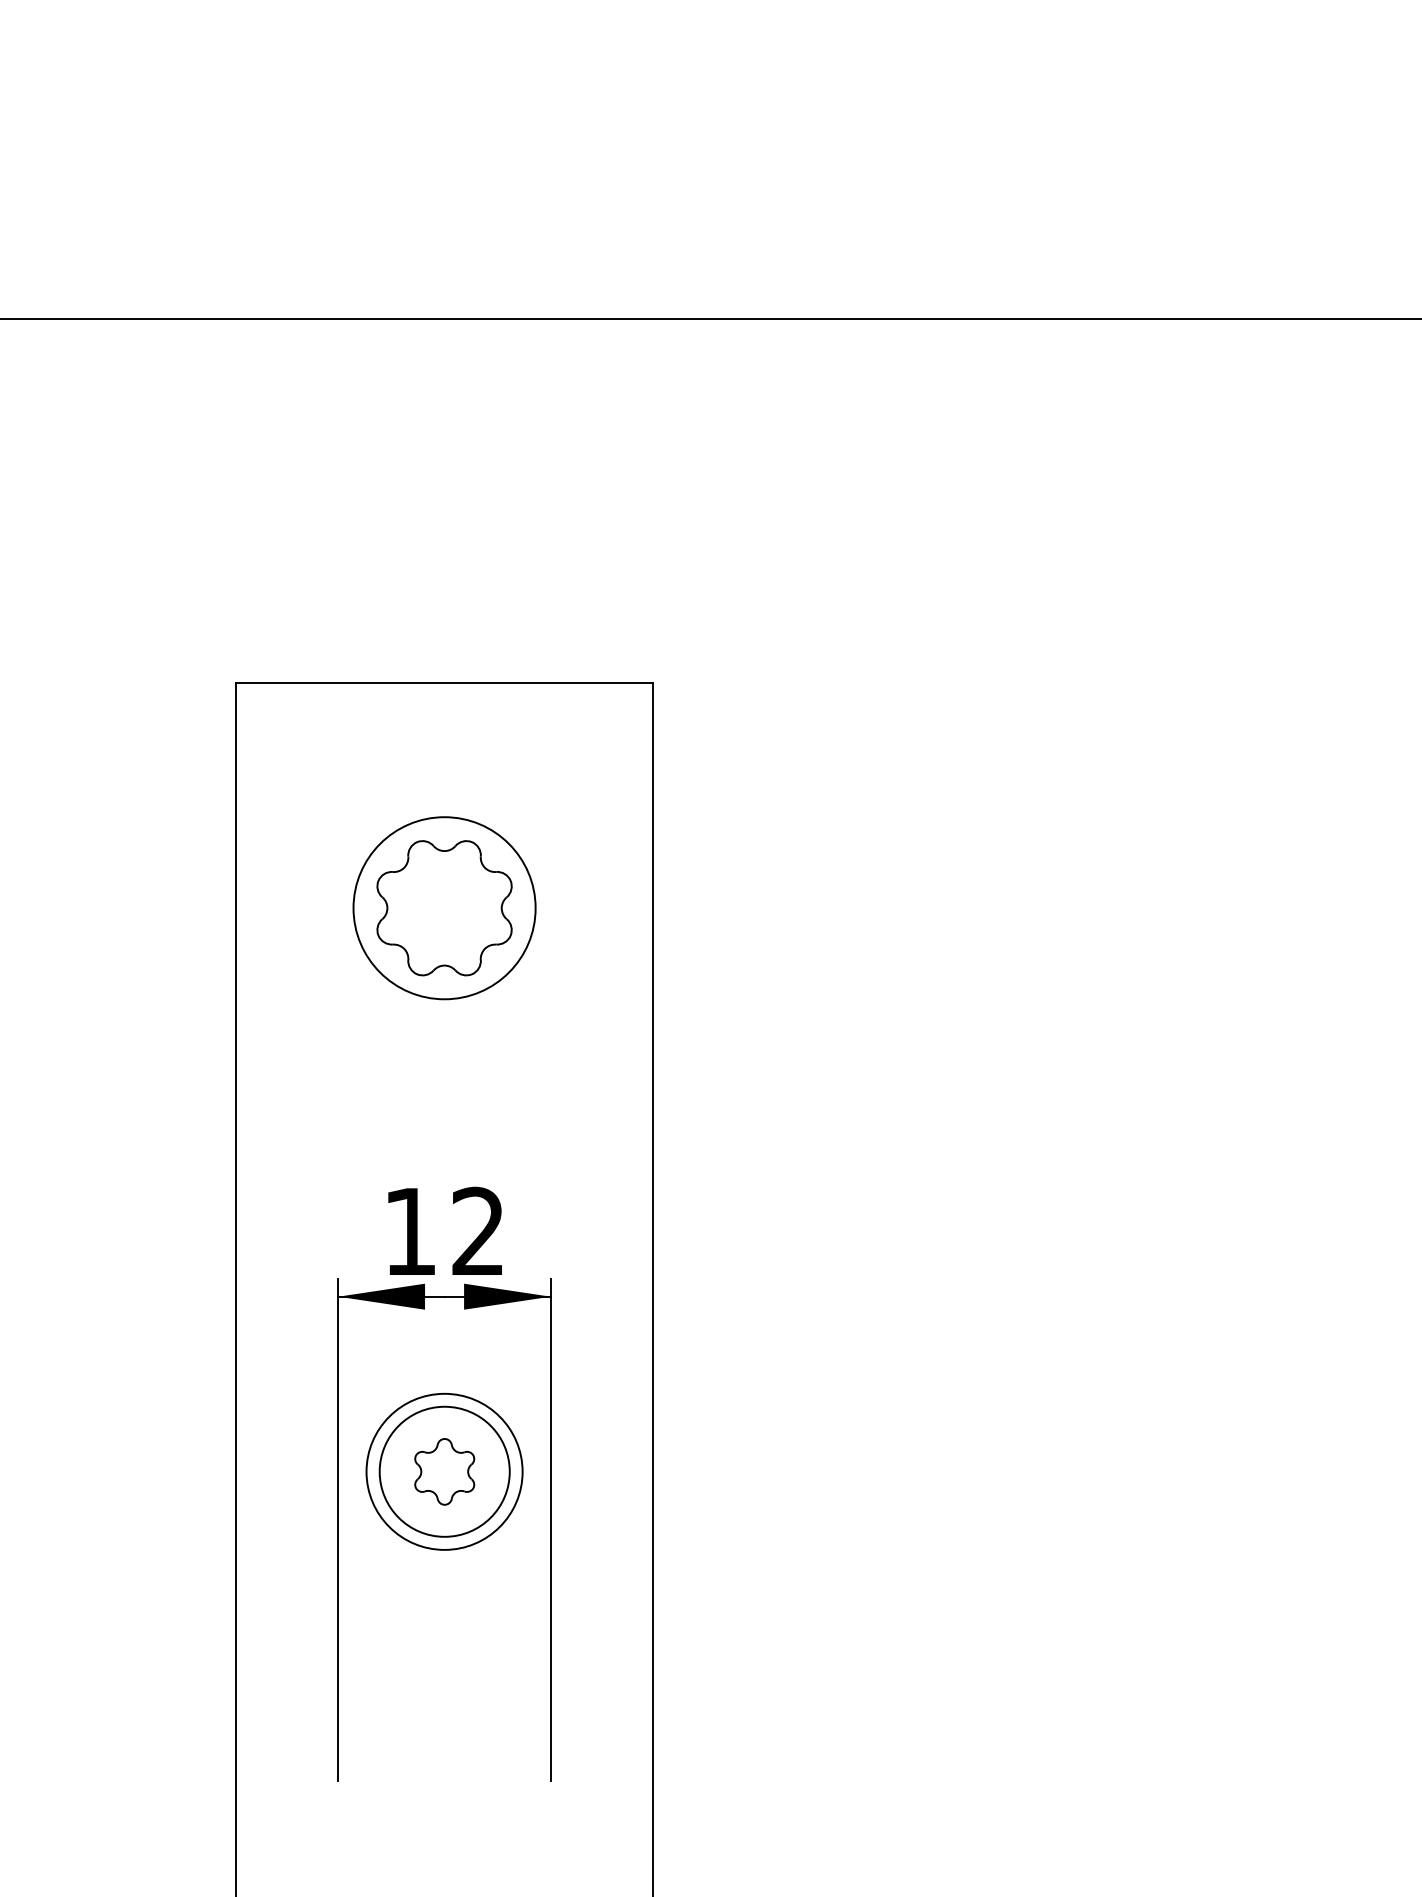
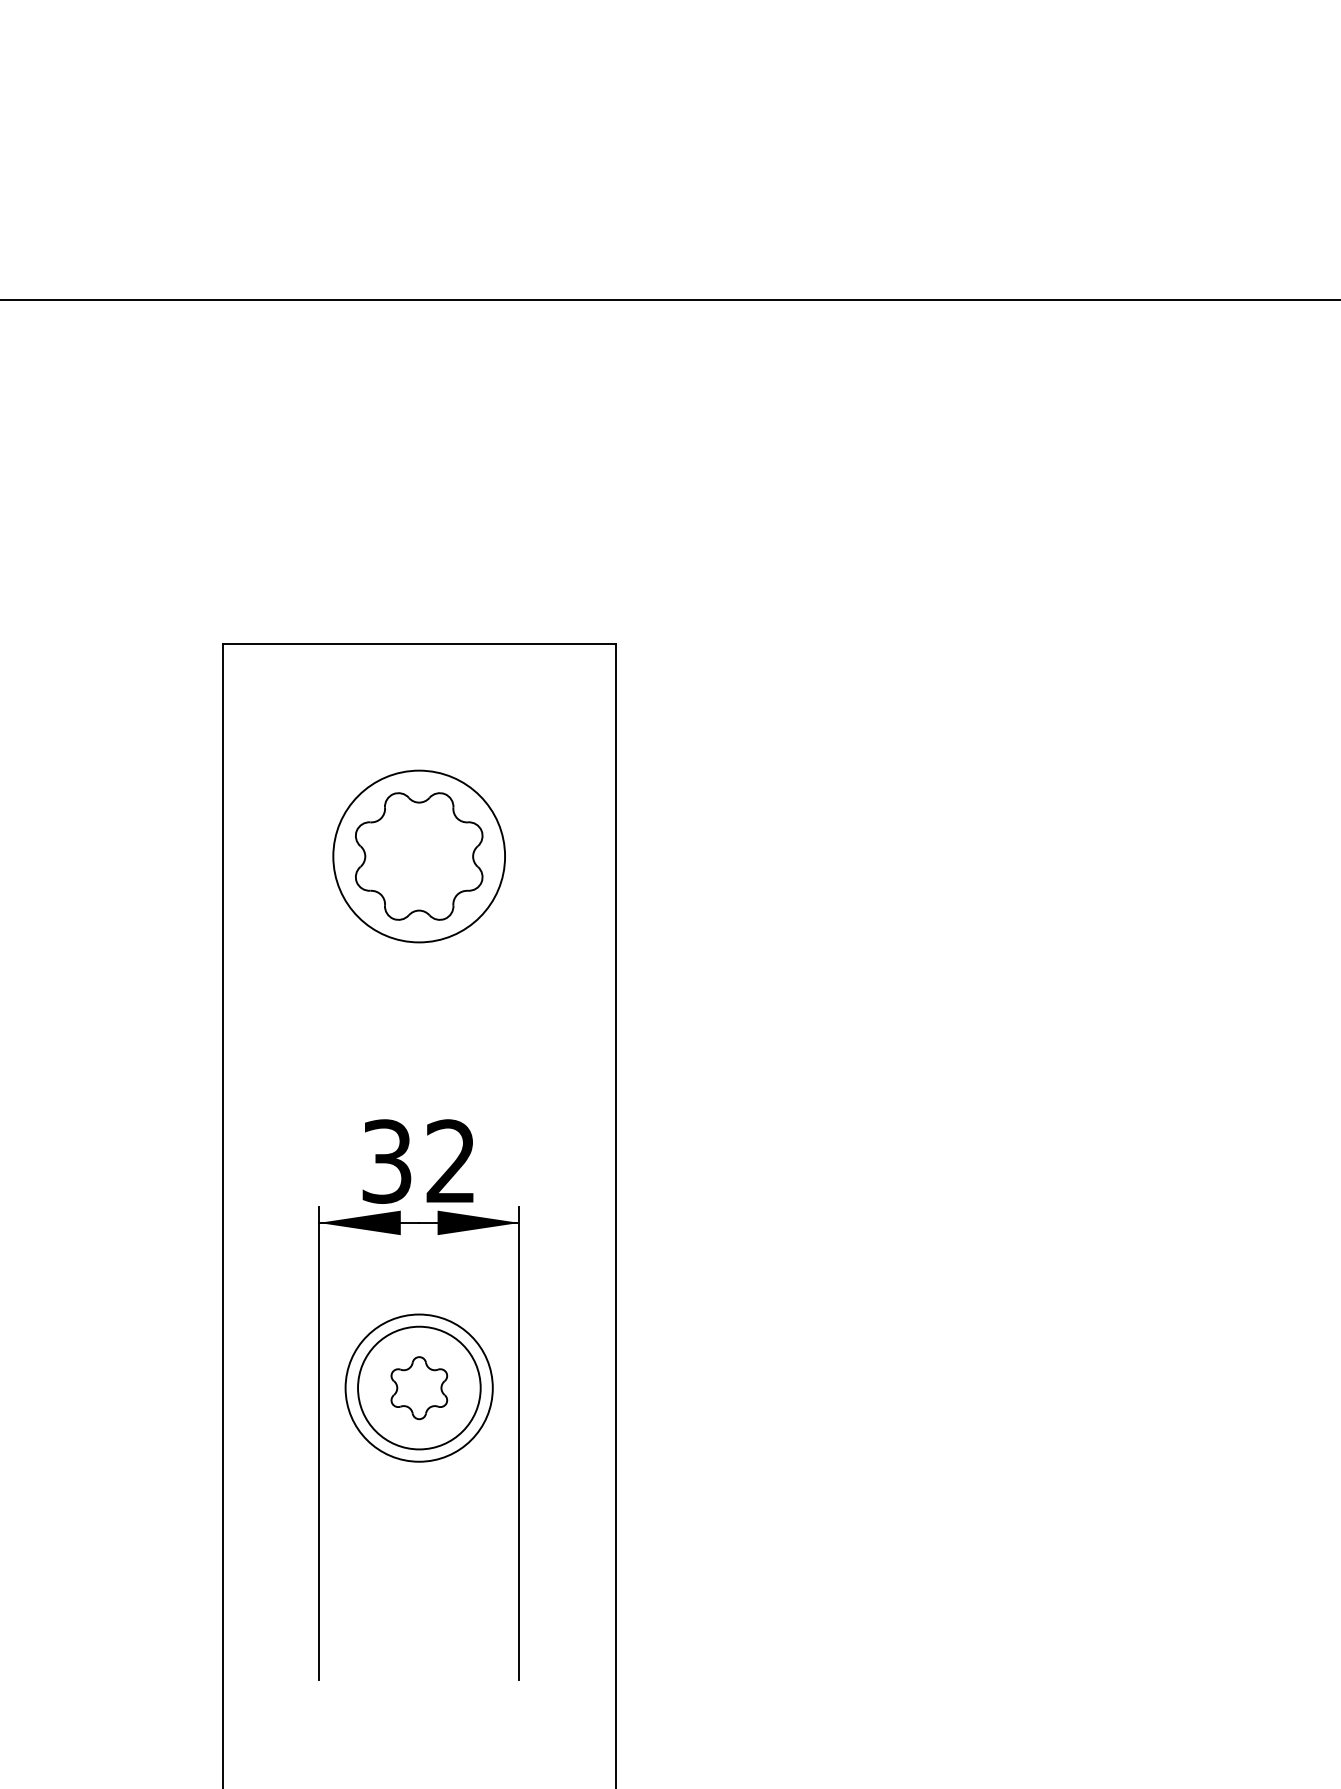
text: (410, 1231) -> (387, 1161), 12 -> 32

